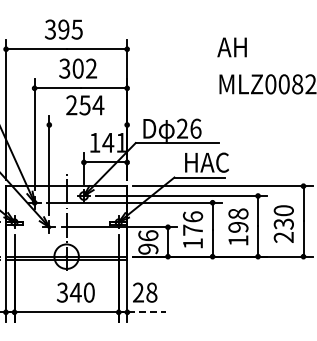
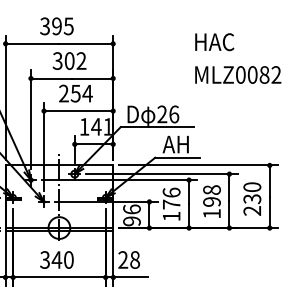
text: (240, 47) -> (213, 42), AH -> HAC
line: (87, 124) -> (77, 110), added
text: (205, 162) -> (182, 144), HAC -> AH
text: (75, 292) -> (56, 259), moved
line: (147, 312) -> (131, 277), dashed -> solid

